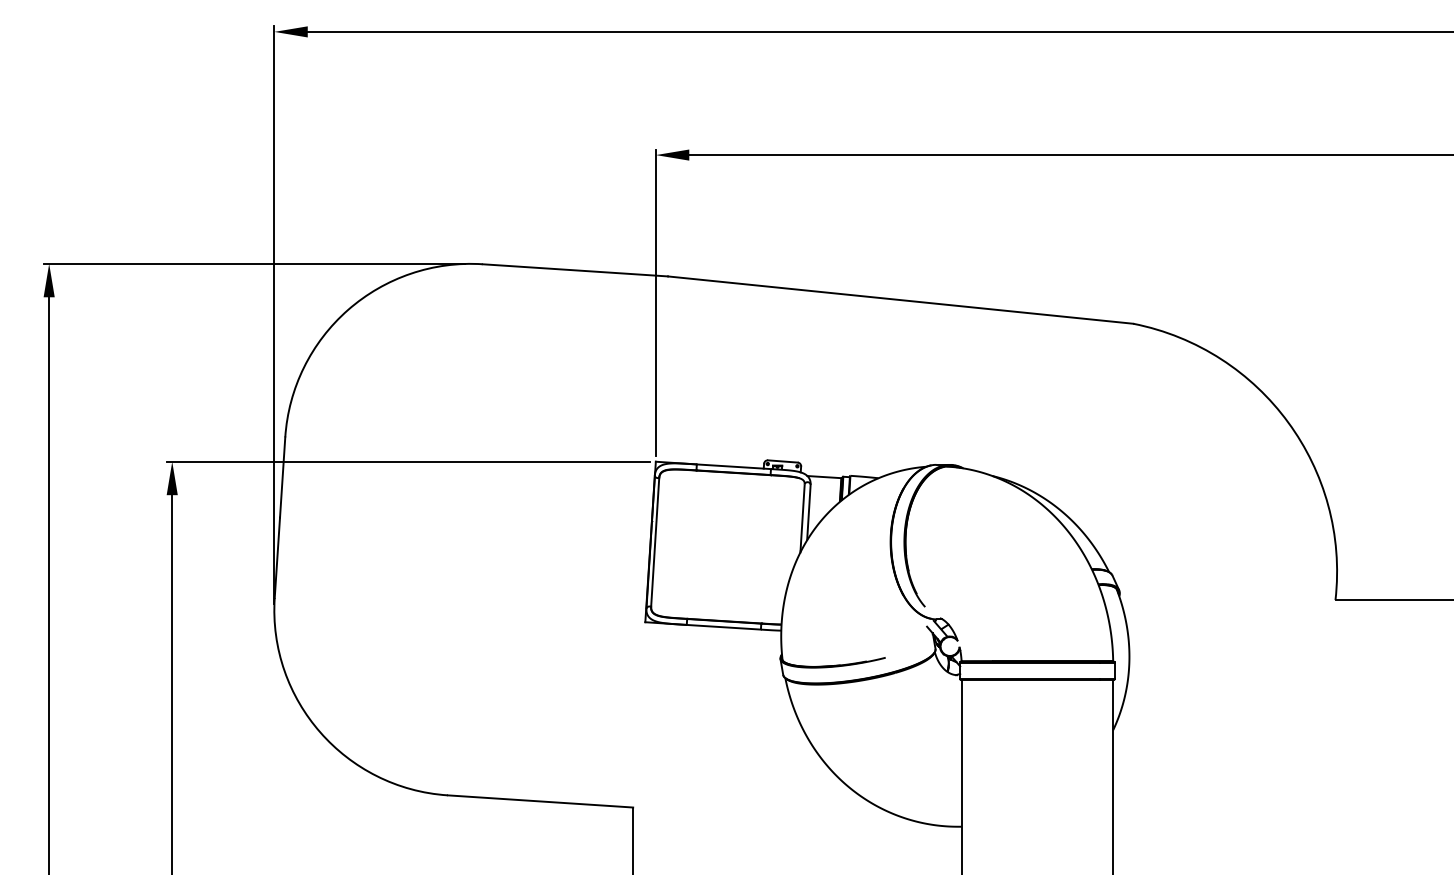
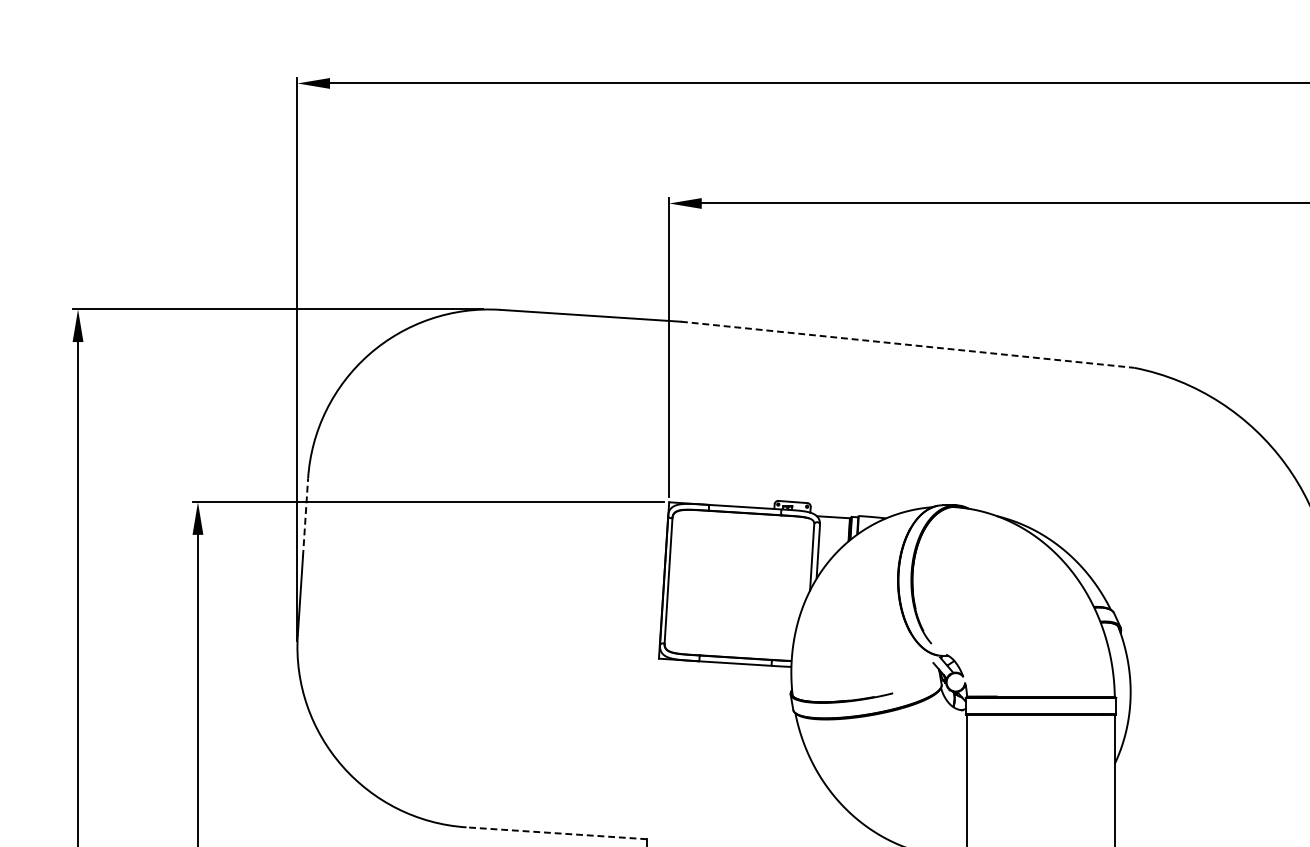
line: (900, 300) -> (907, 345), solid -> dashed
line: (282, 477) -> (305, 517), solid -> dashed
line: (540, 801) -> (556, 833), solid -> dashed

